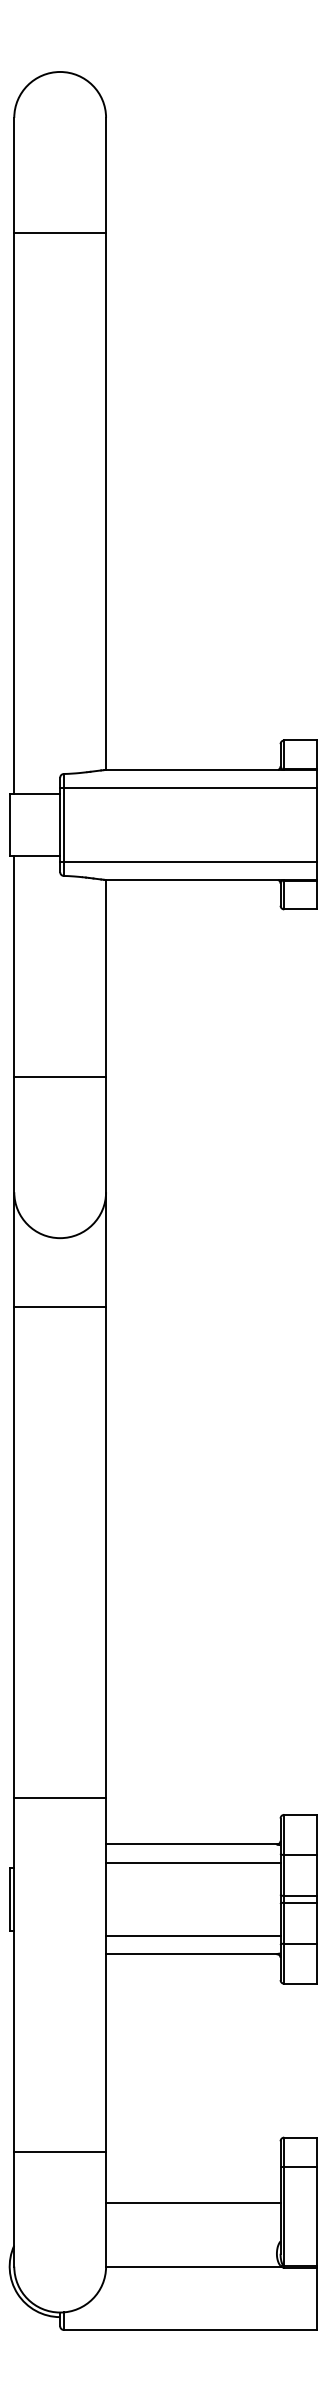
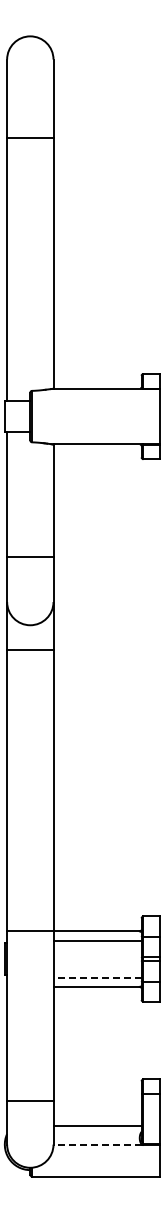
line: (60, 232) -> (30, 137), moved
line: (189, 789) -> (95, 398), removed
line: (189, 862) -> (95, 435), removed
line: (60, 1078) -> (30, 557), moved
line: (60, 1307) -> (30, 650), moved
line: (60, 1799) -> (30, 931), moved
line: (193, 1935) -> (97, 977), solid -> dashed
line: (60, 2151) -> (30, 1100), moved
line: (193, 2203) -> (97, 1125), moved
line: (193, 2266) -> (97, 1144), solid -> dashed

